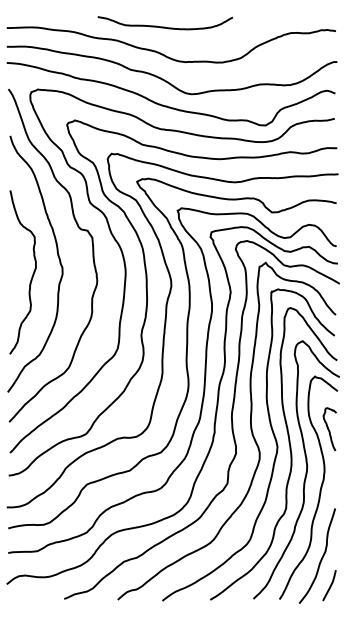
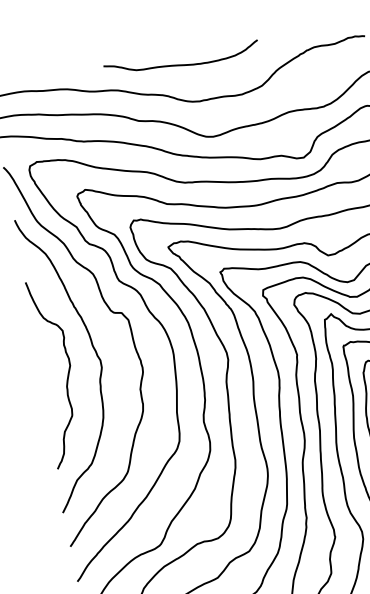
curve: (164, 26) -> (181, 63), moved

